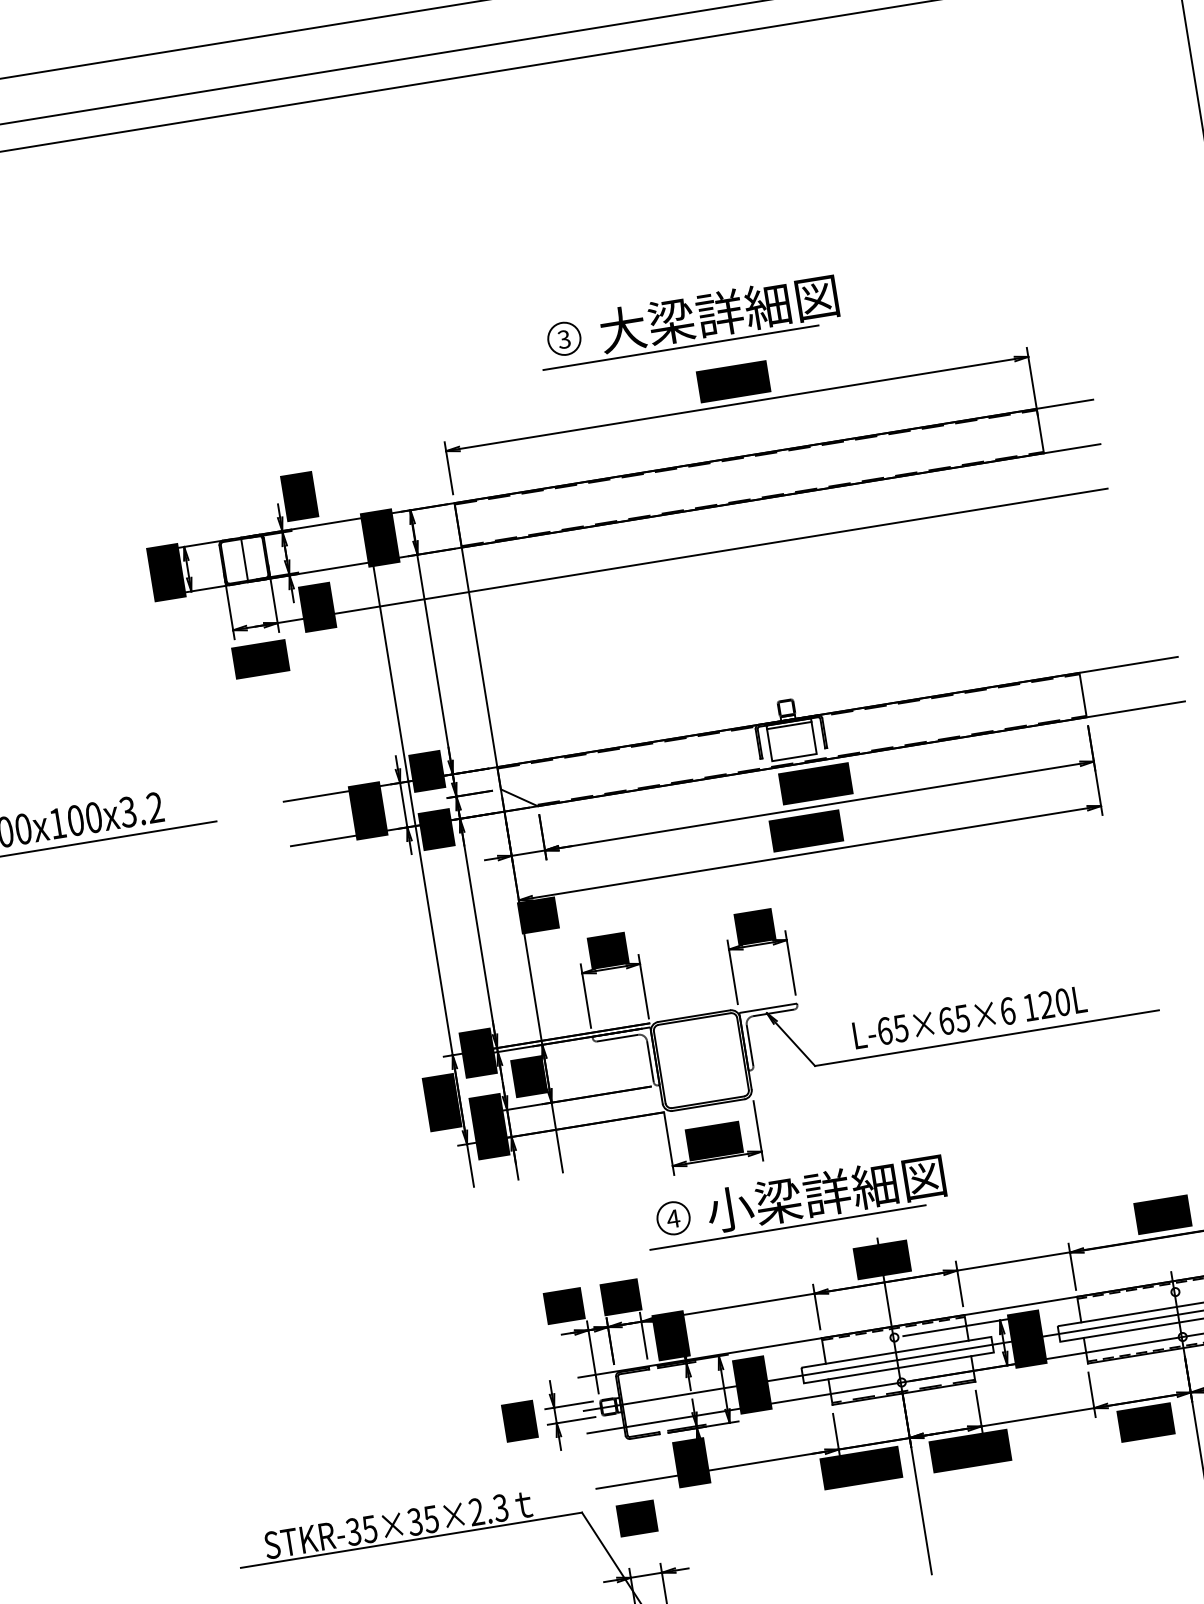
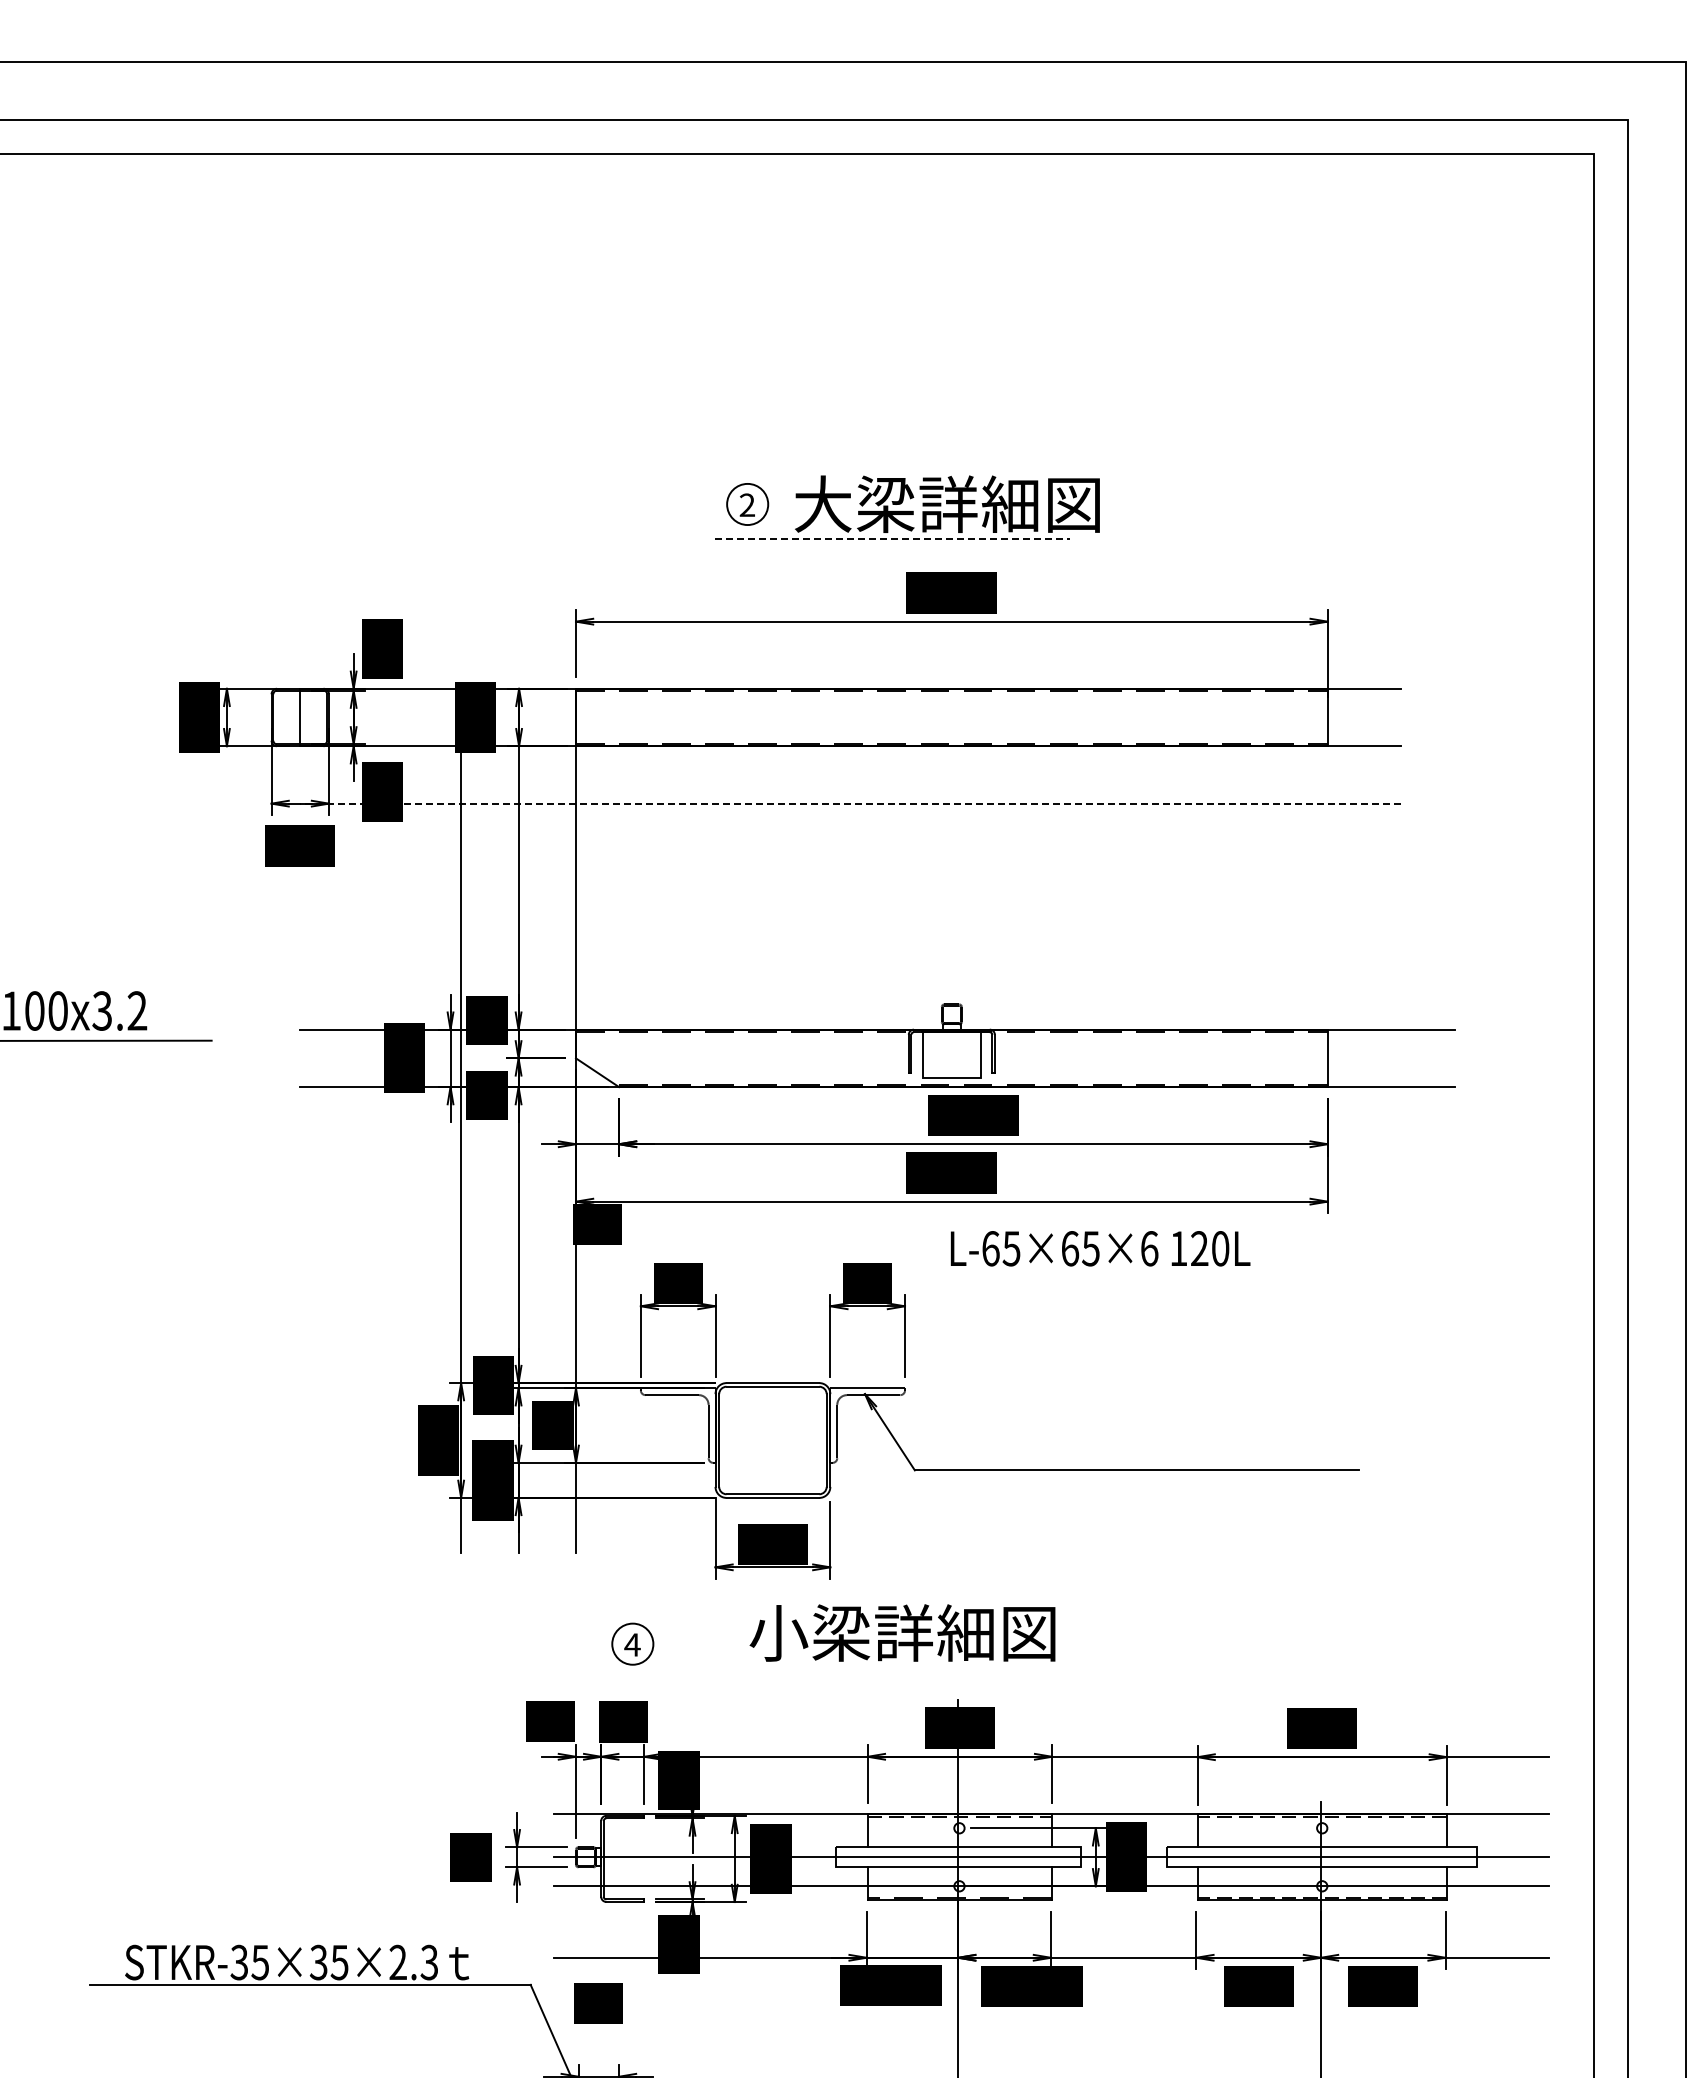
text: (563, 339) -> (746, 505), 3 -> 2
line: (680, 347) -> (892, 539), solid -> dashed
line: (680, 557) -> (849, 803), solid -> dashed
line: (788, 725) -> (951, 1036), removed
text: (969, 1017) -> (1100, 1248), moved
part: (673, 1217) -> (632, 1643), moved
line: (787, 1227) -> (847, 1668), removed

